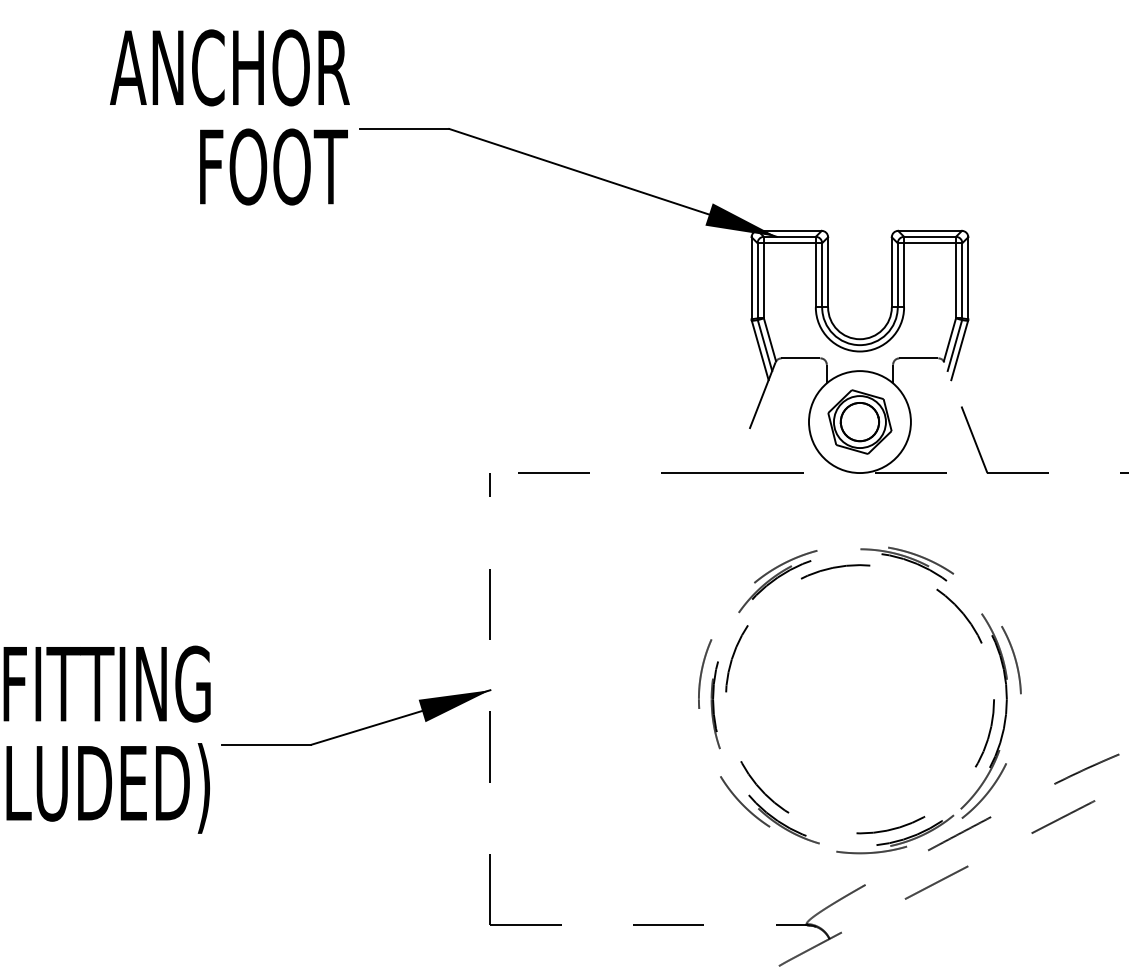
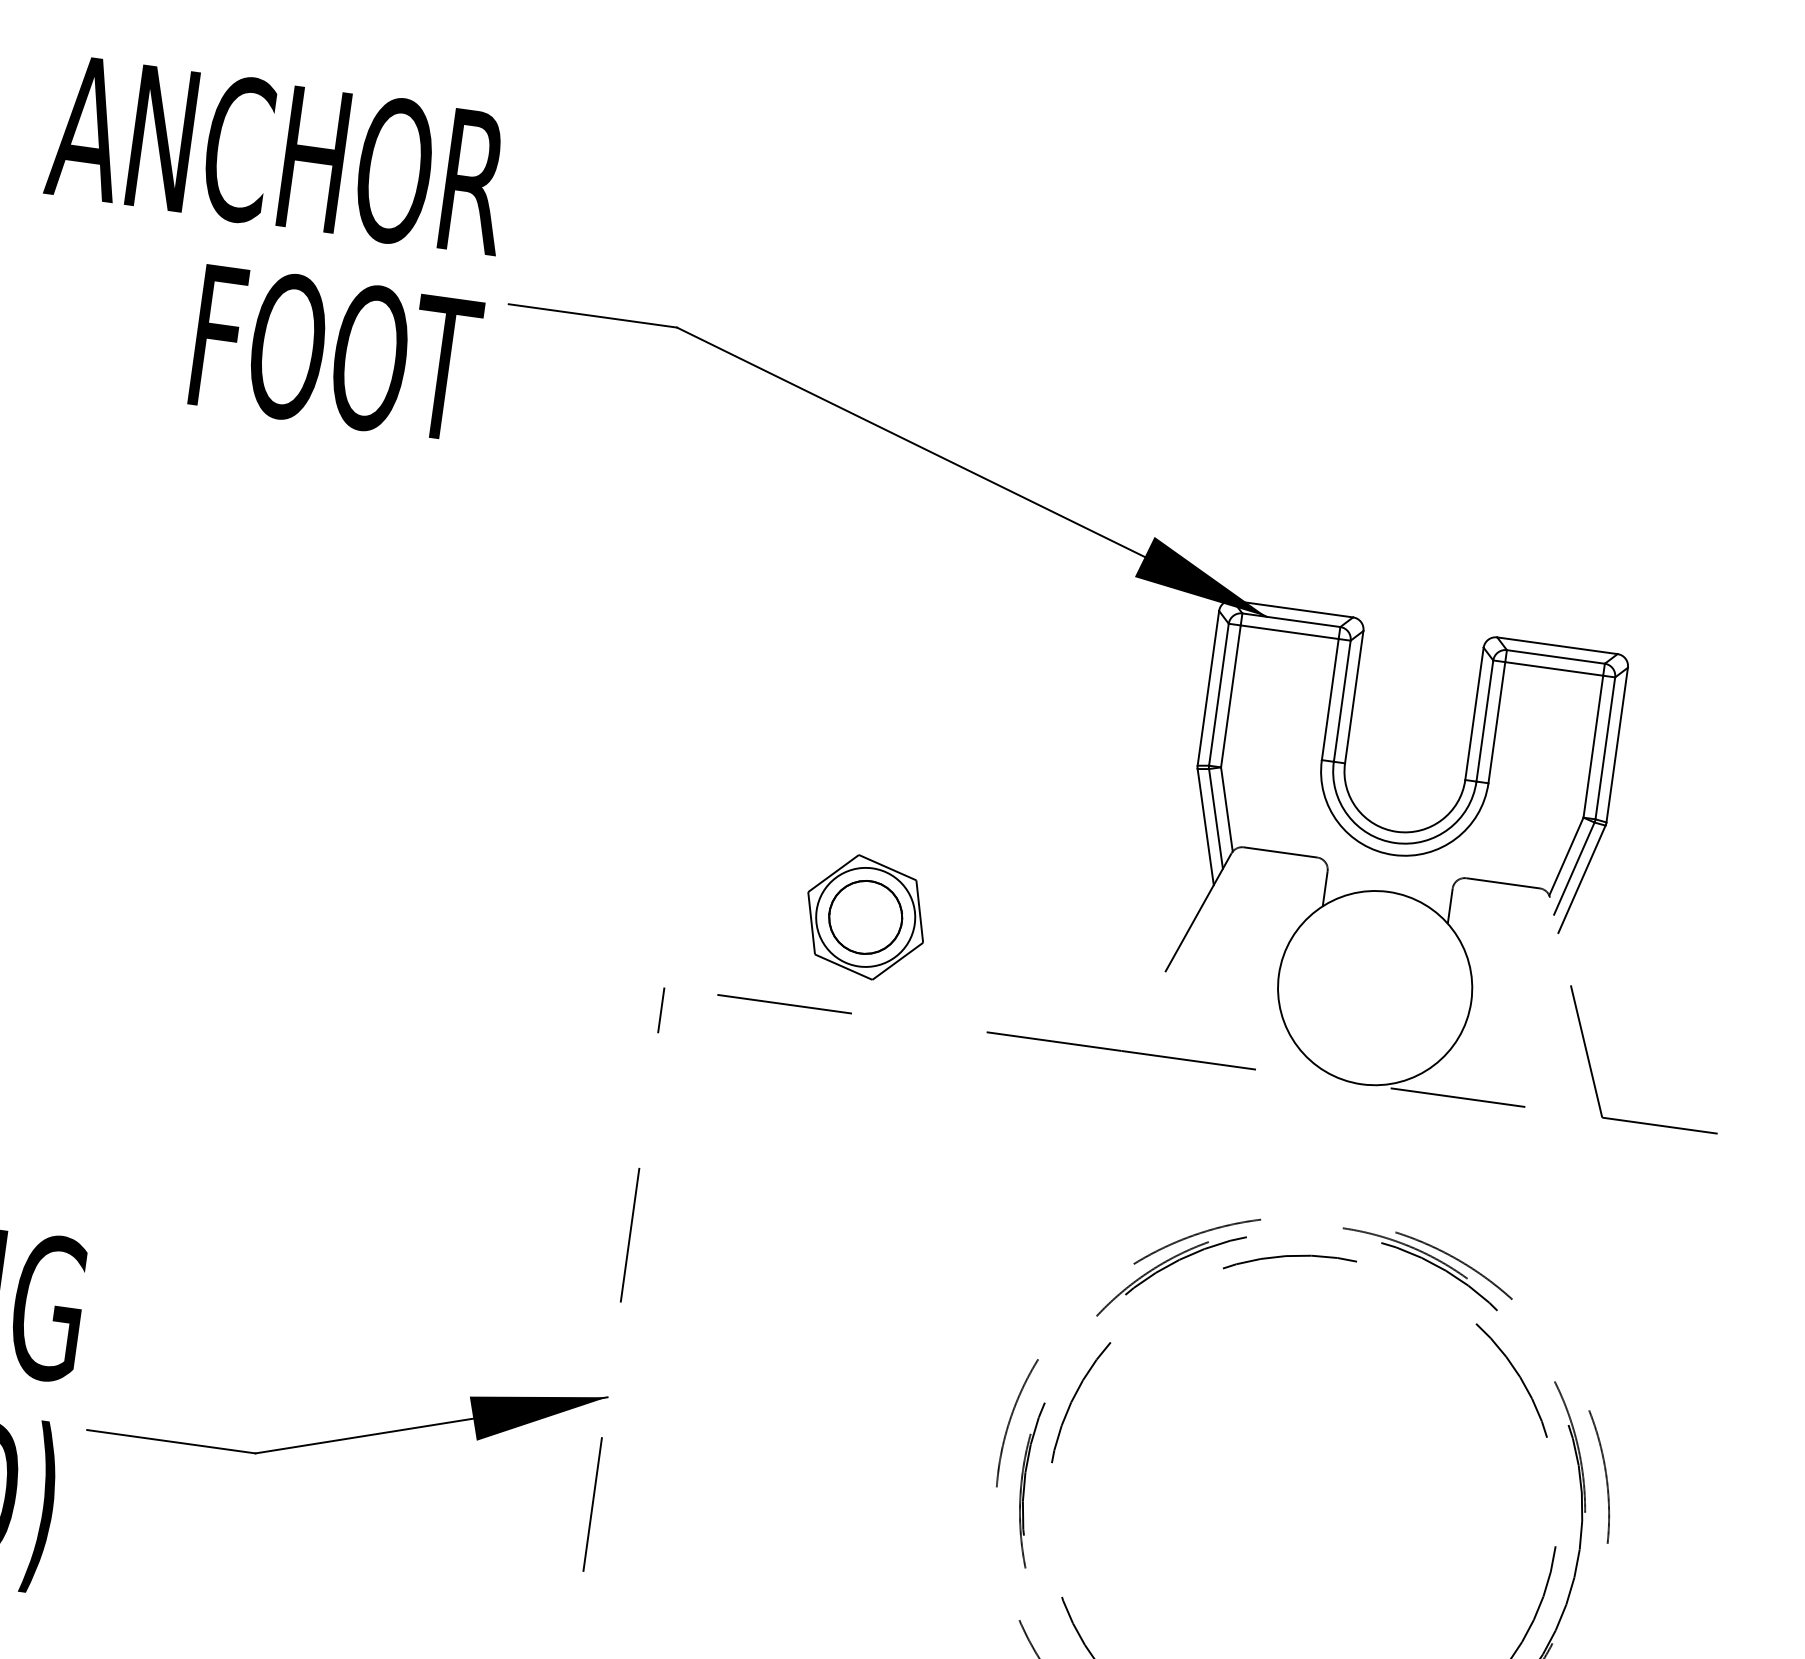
part: (859, 421) -> (864, 916), moved

